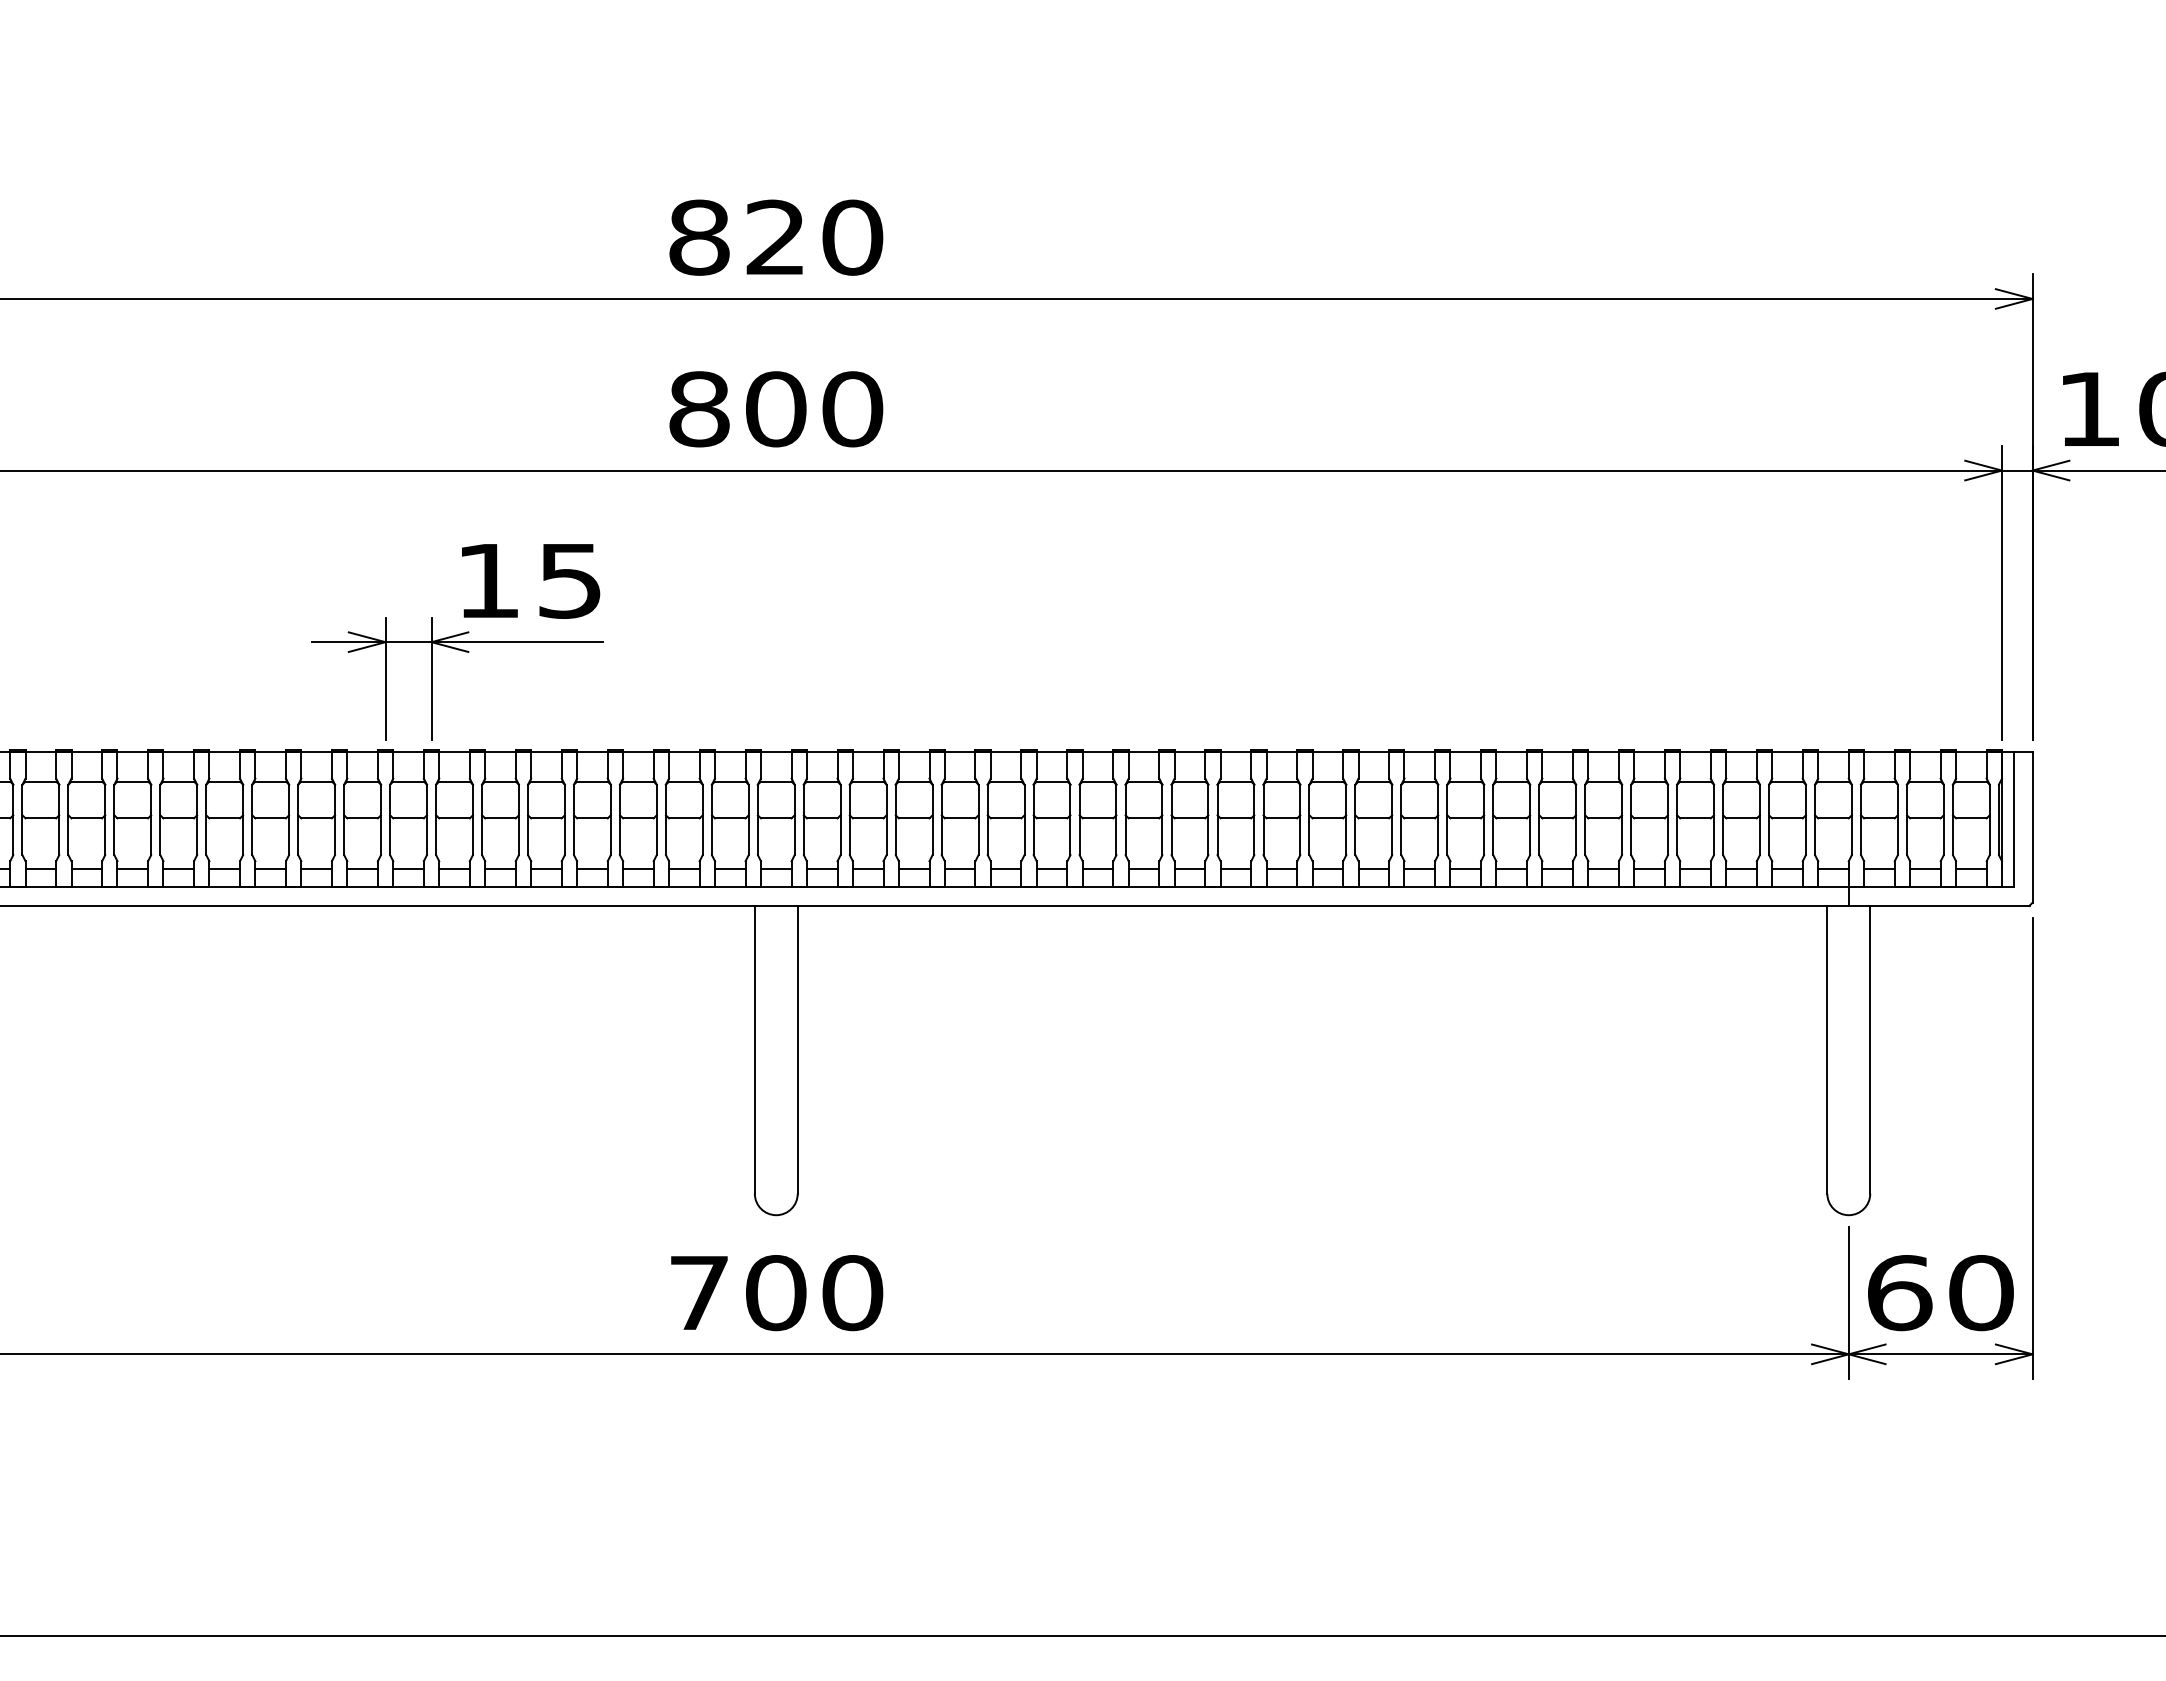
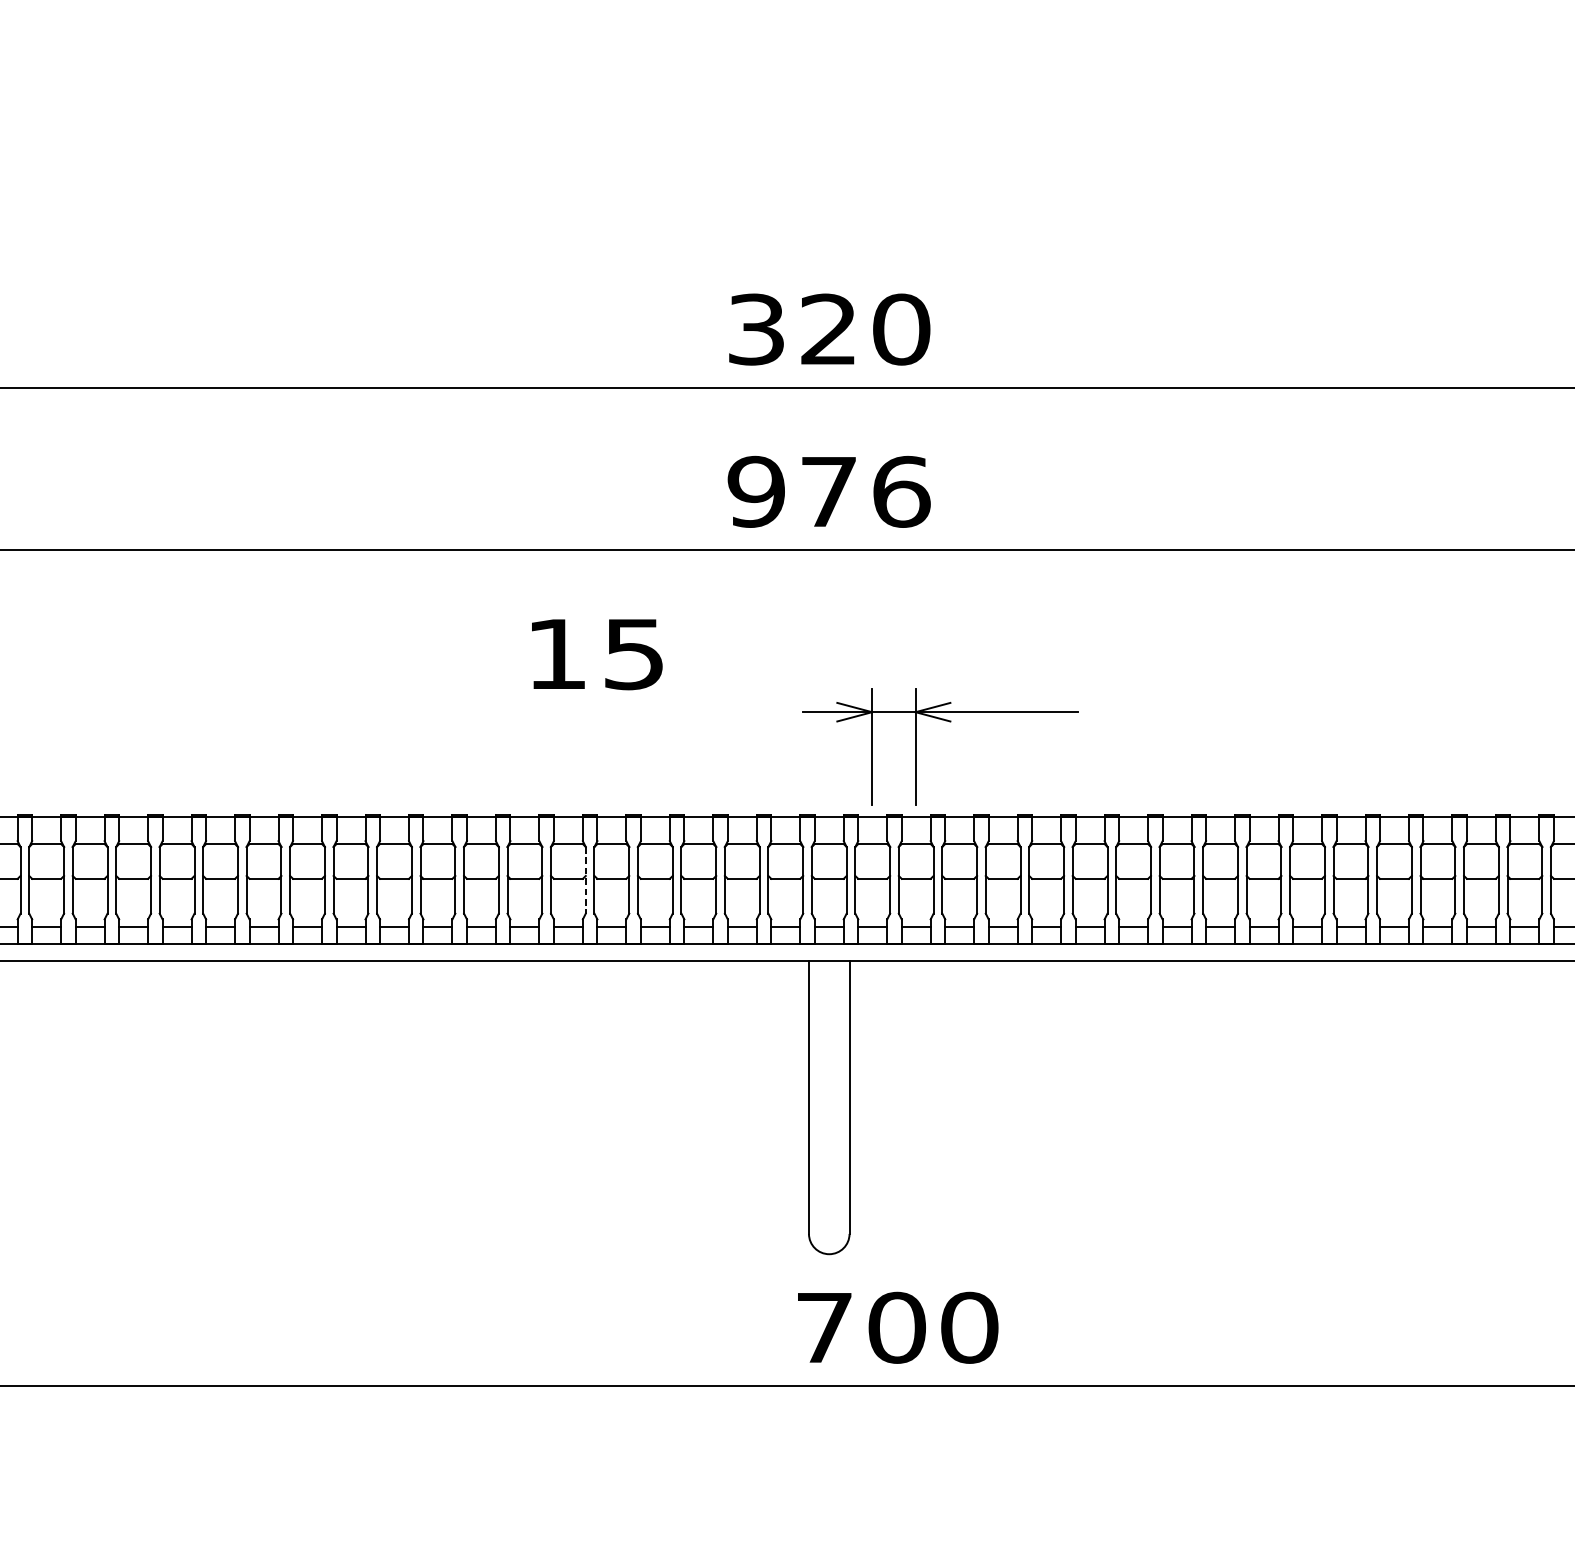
text: (699, 237) -> (756, 329), 820 -> 320
text: (776, 409) -> (829, 492), 800 -> 976
part: (432, 678) -> (916, 746), moved
line: (518, 820) -> (585, 880), solid -> dashed
text: (777, 1293) -> (898, 1328), moved

